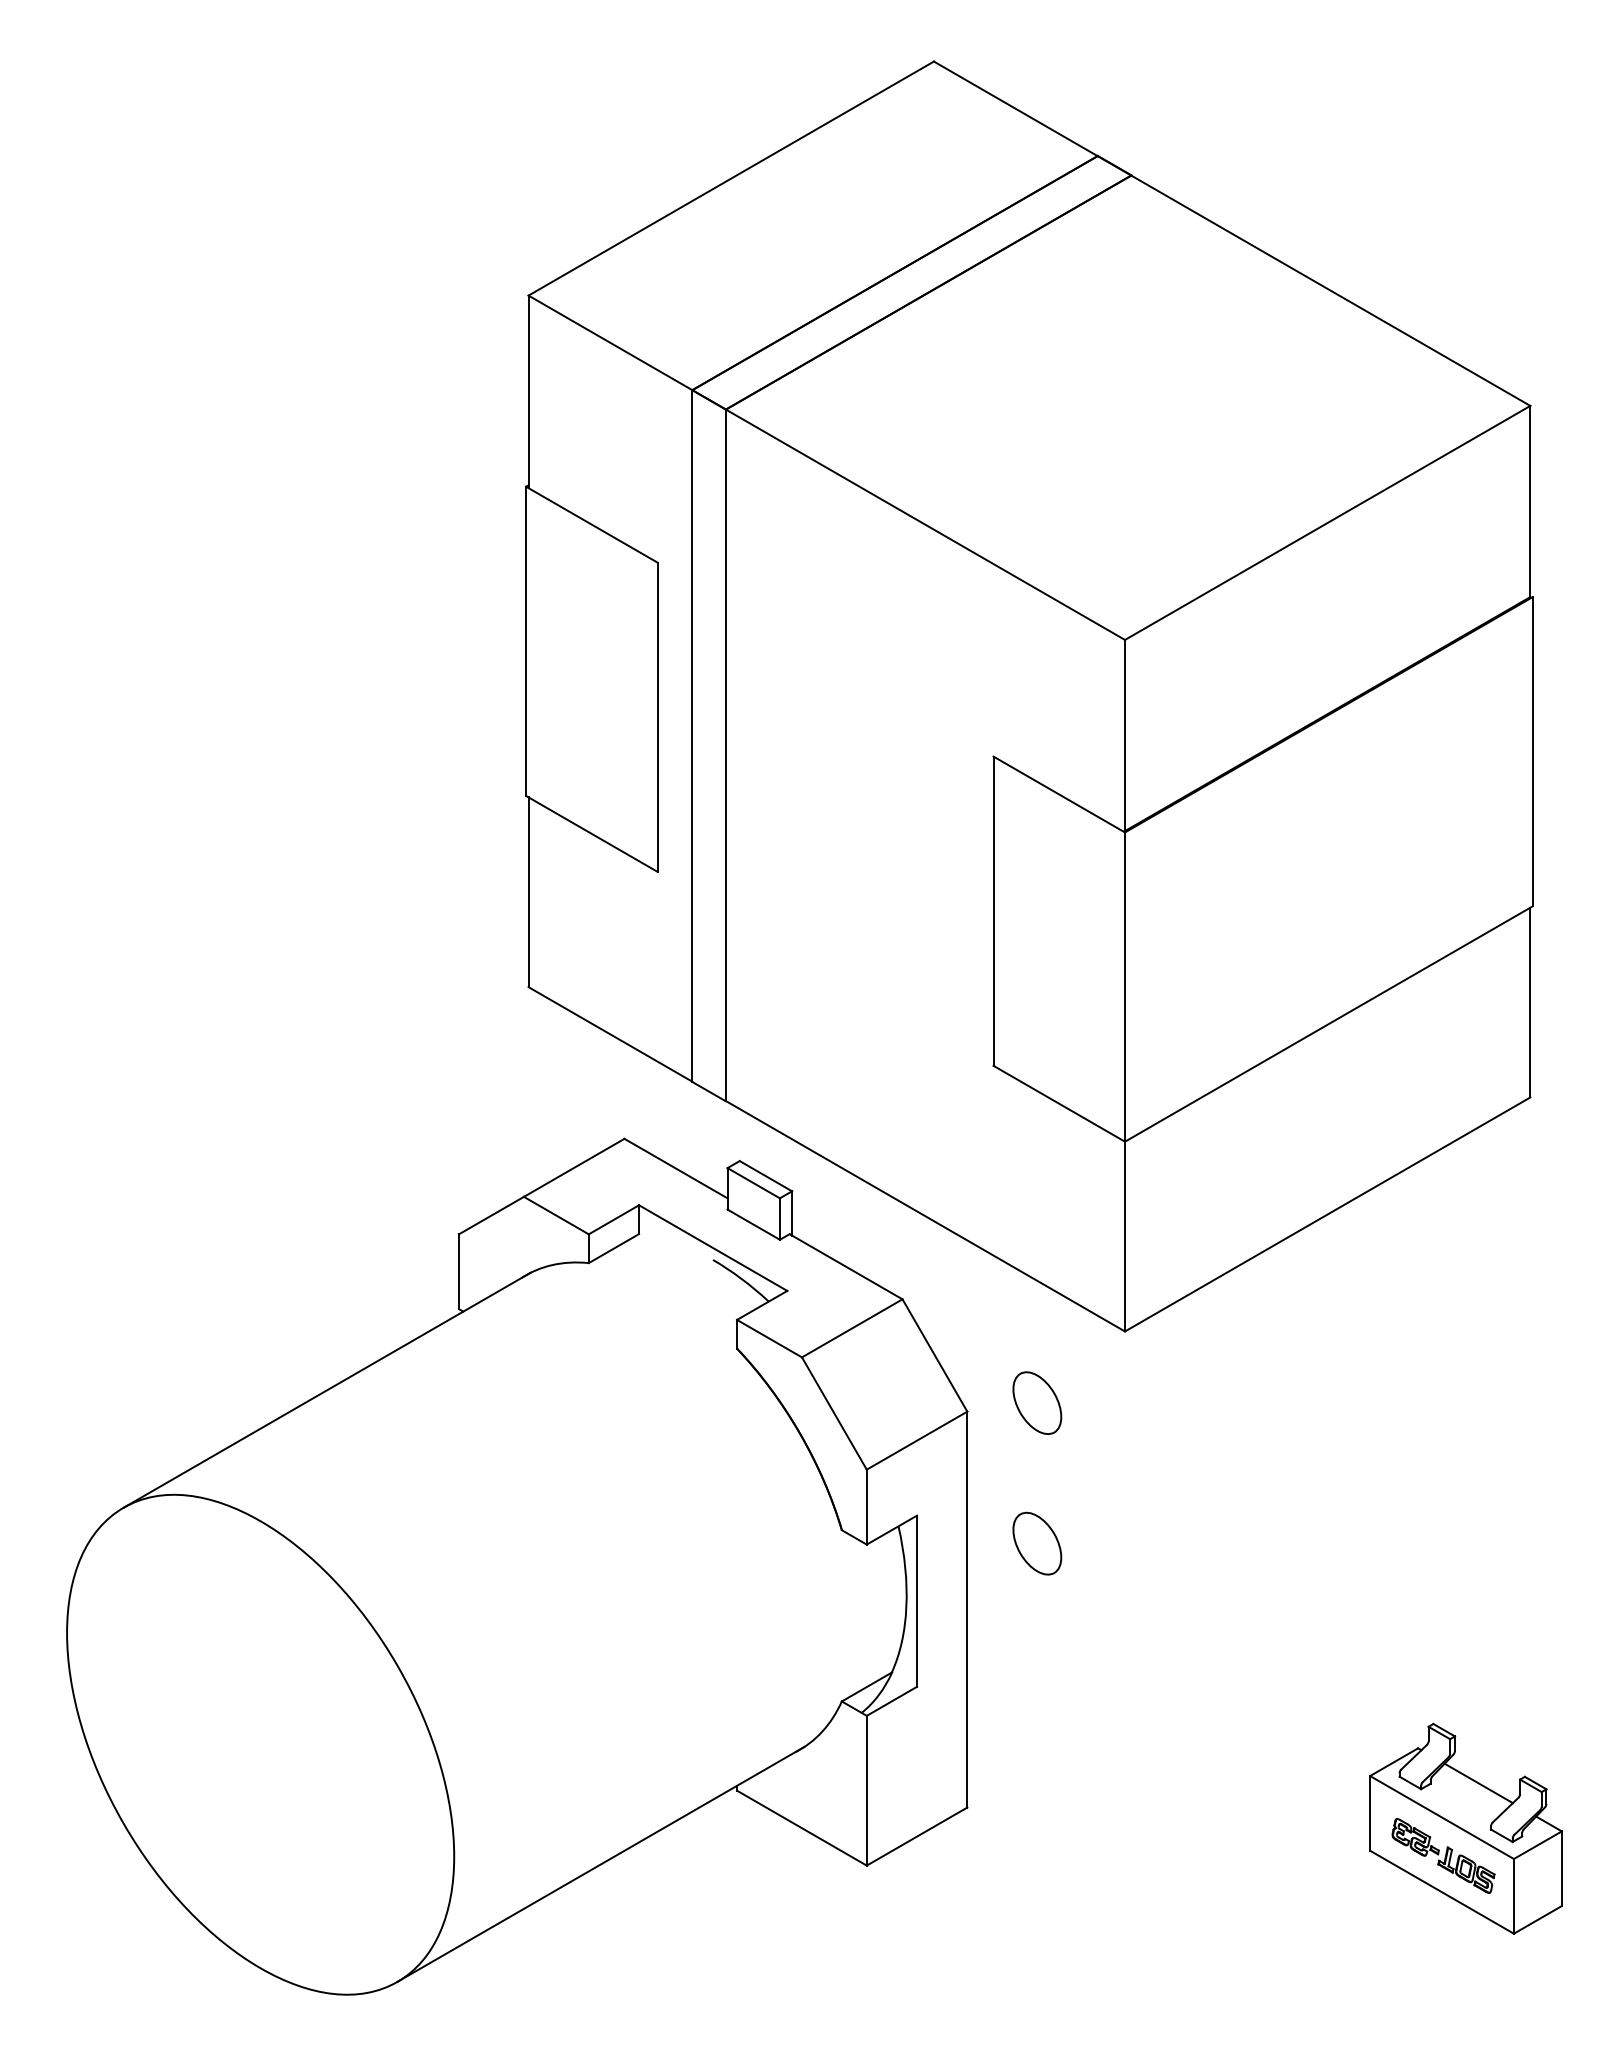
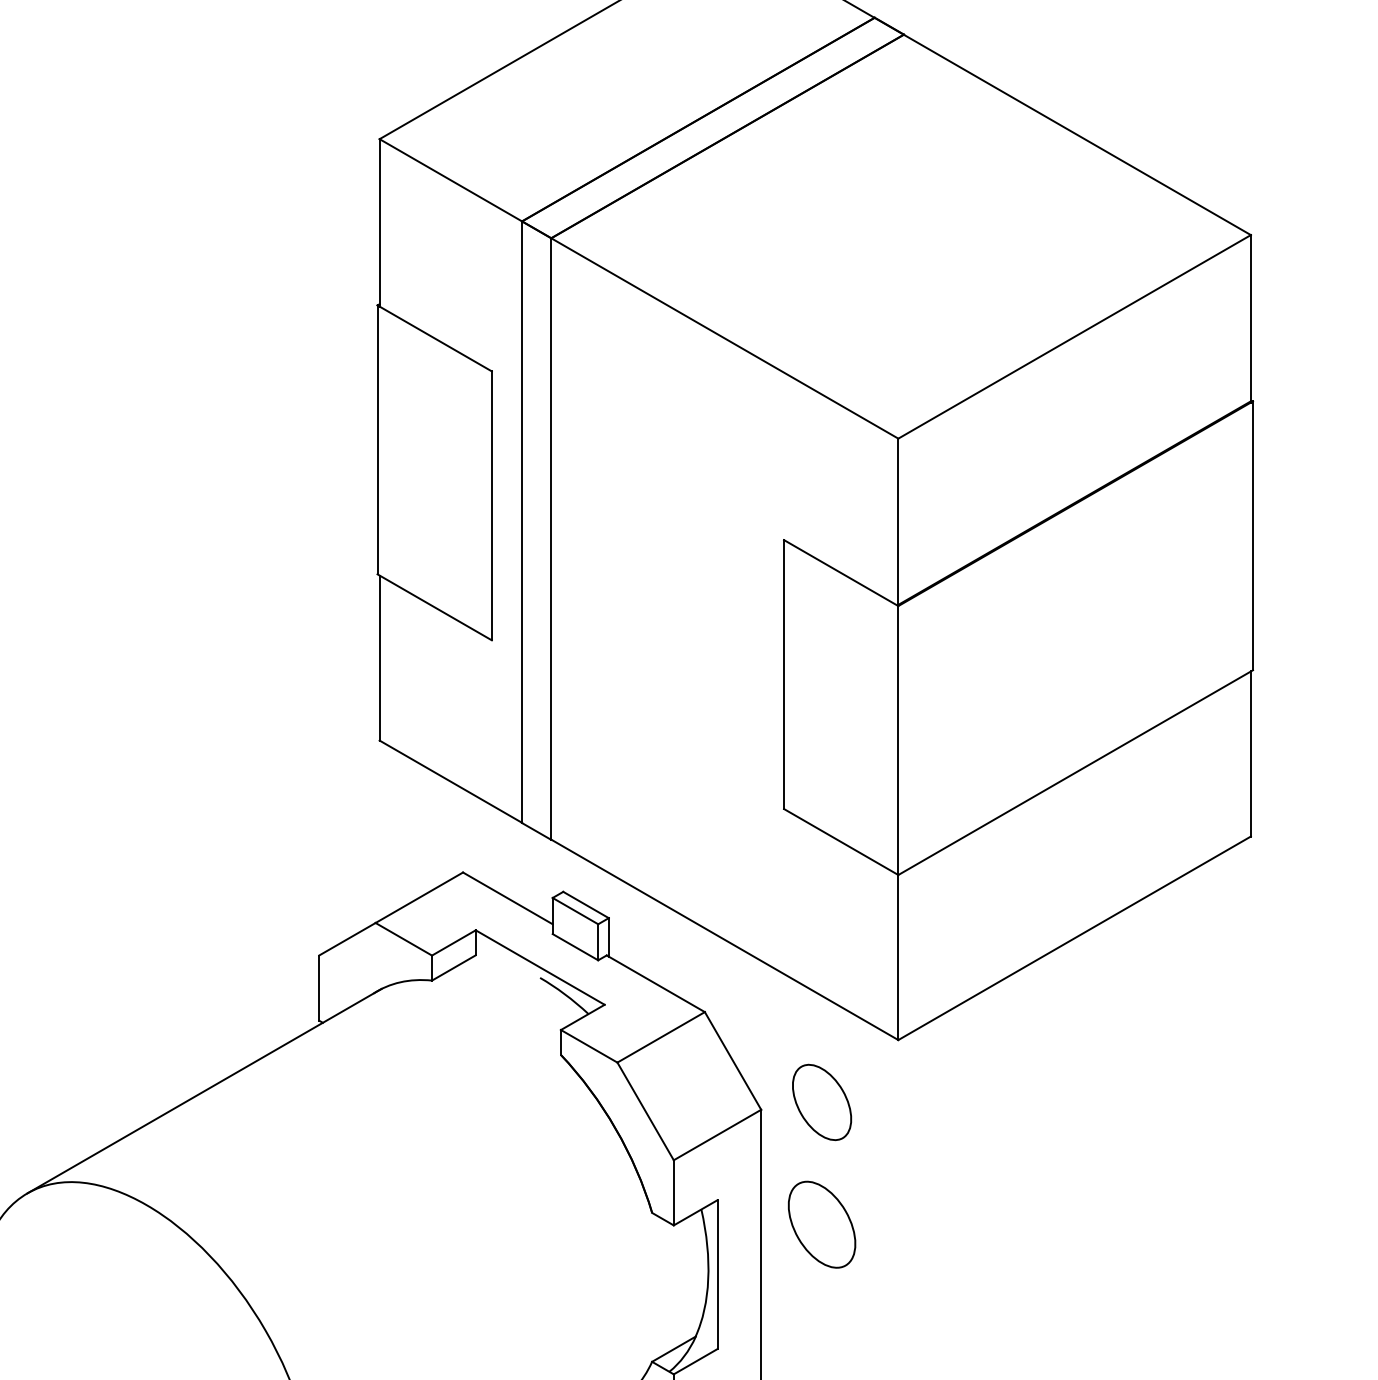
part: (1037, 1402) -> (822, 1101), size x1.4
part: (1037, 1543) -> (822, 1224), size x1.6

